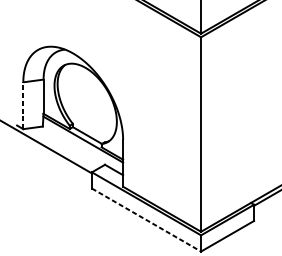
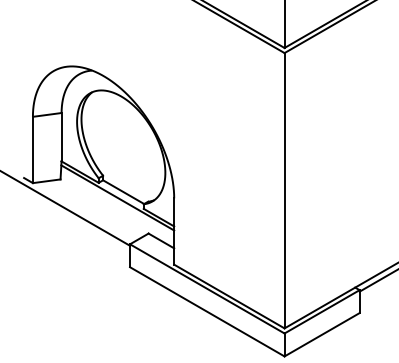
line: (23, 105) -> (32, 149), dashed -> solid
line: (146, 220) -> (207, 312), dashed -> solid

